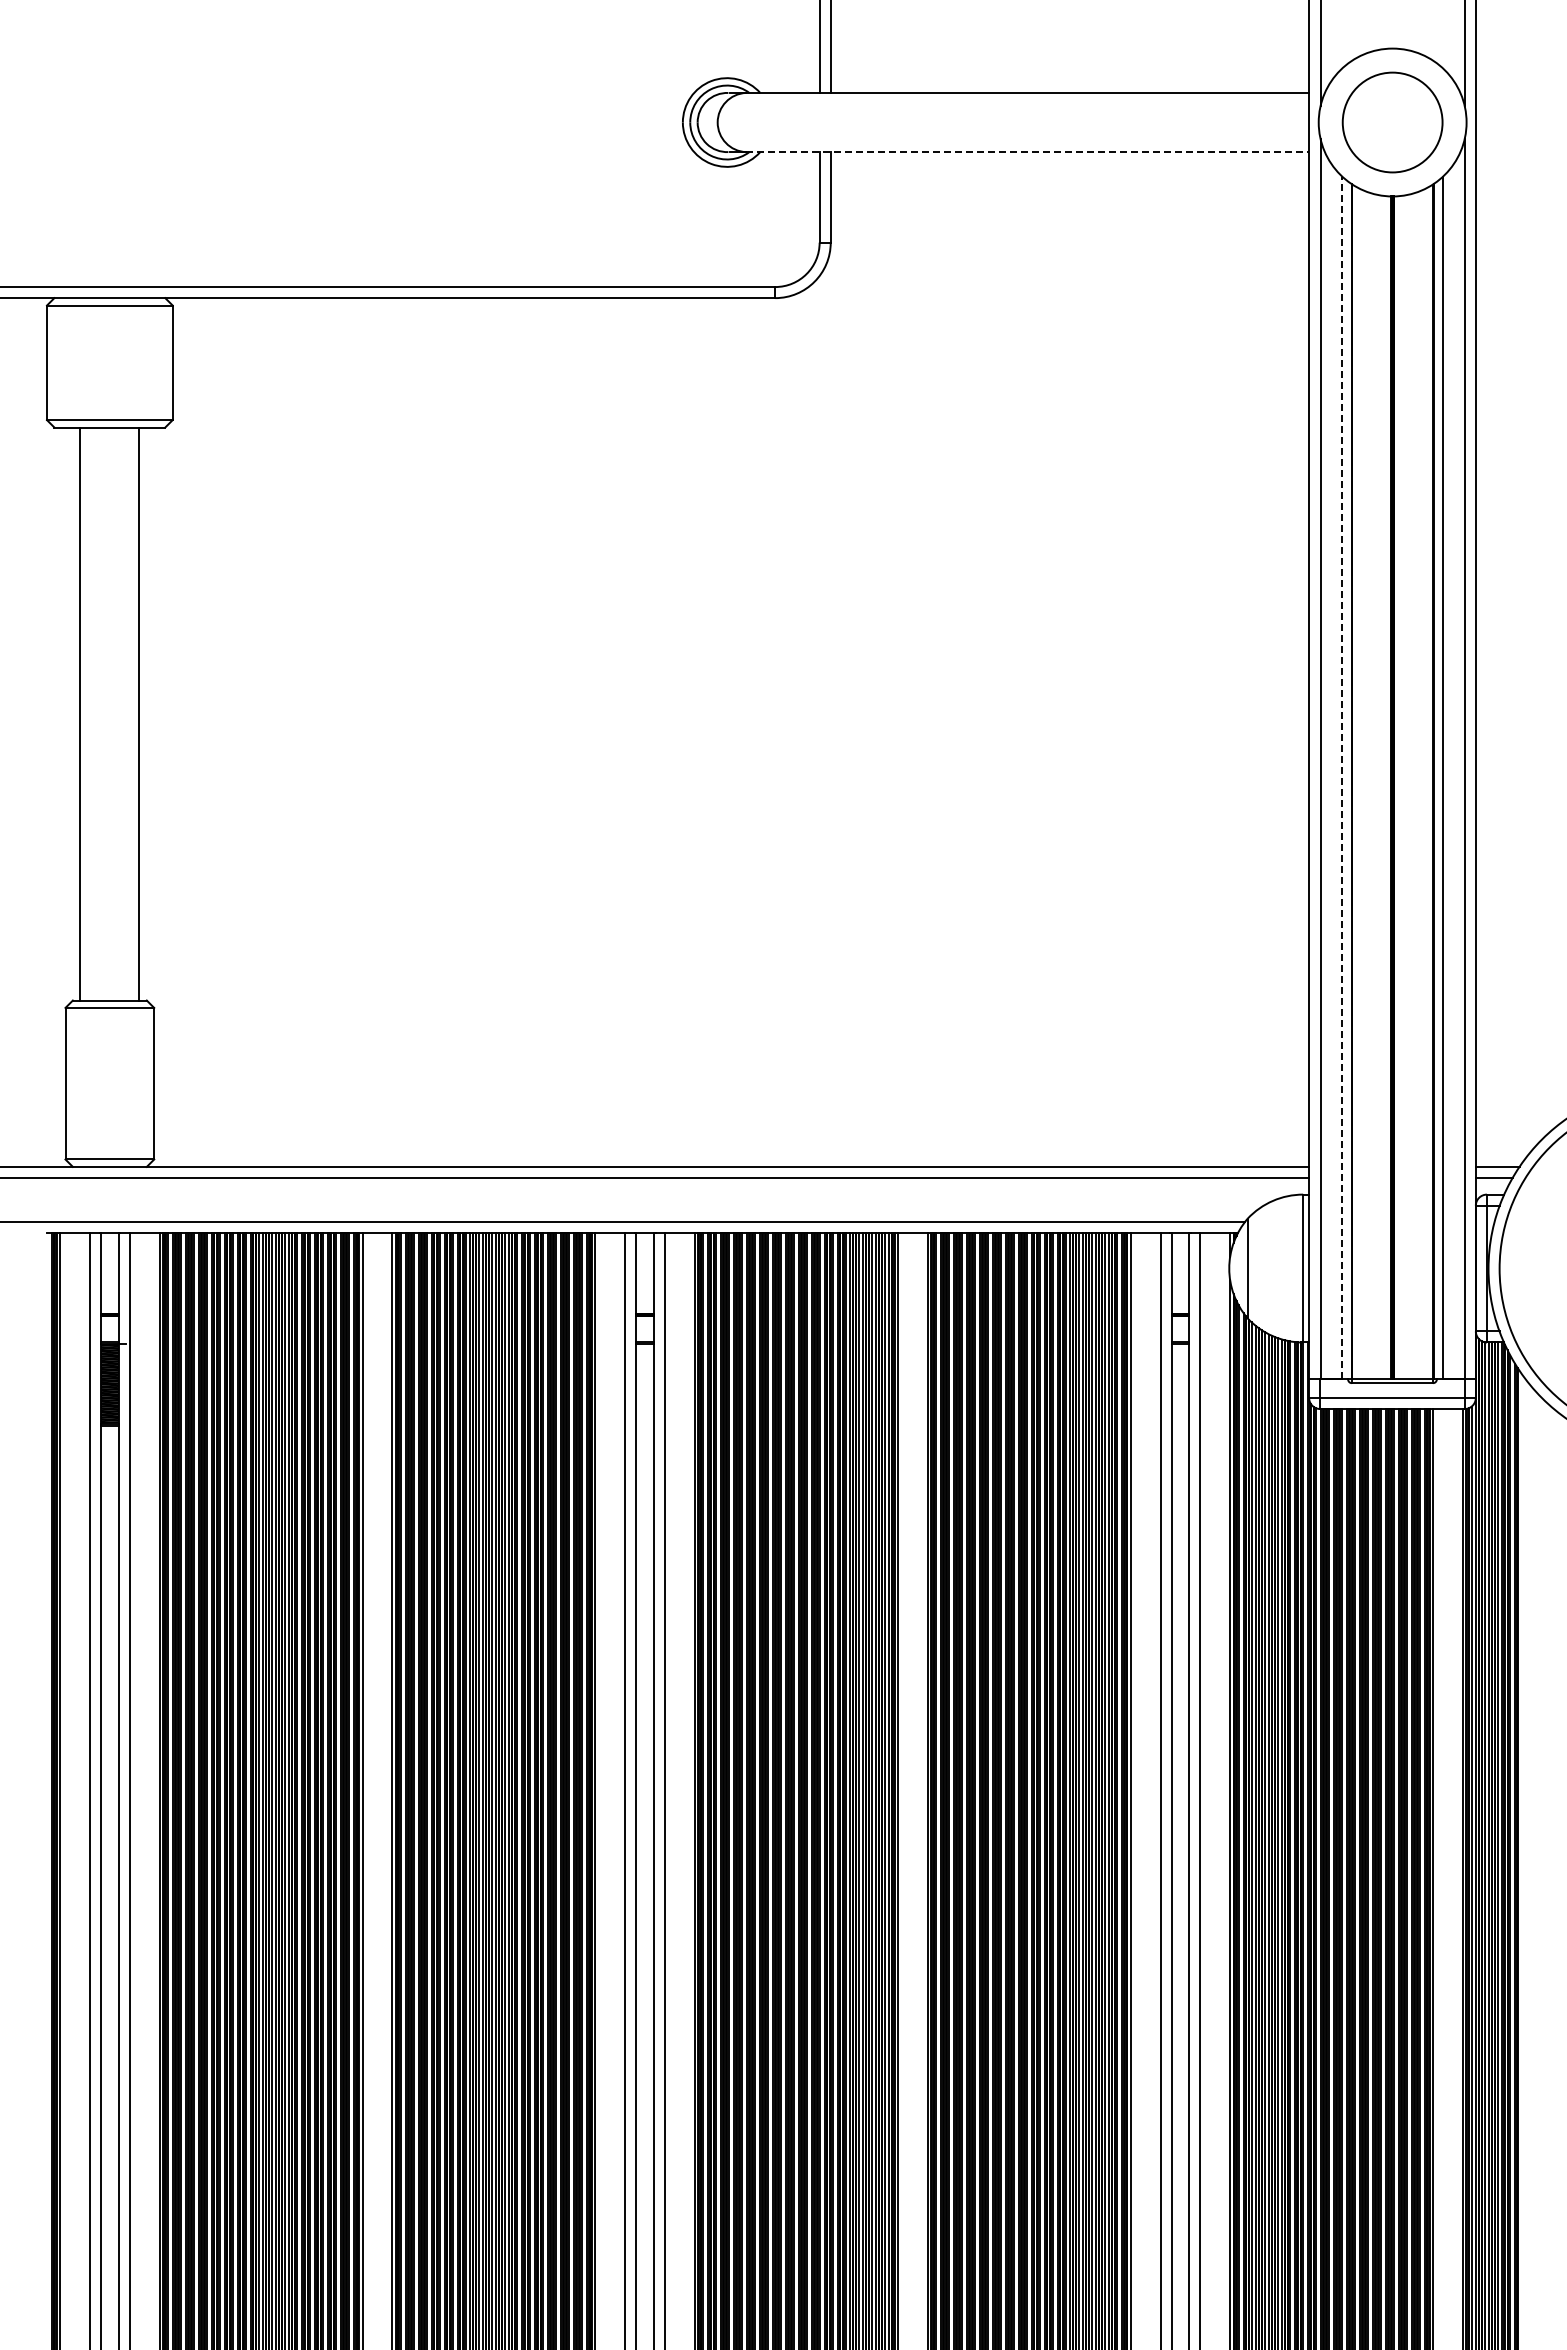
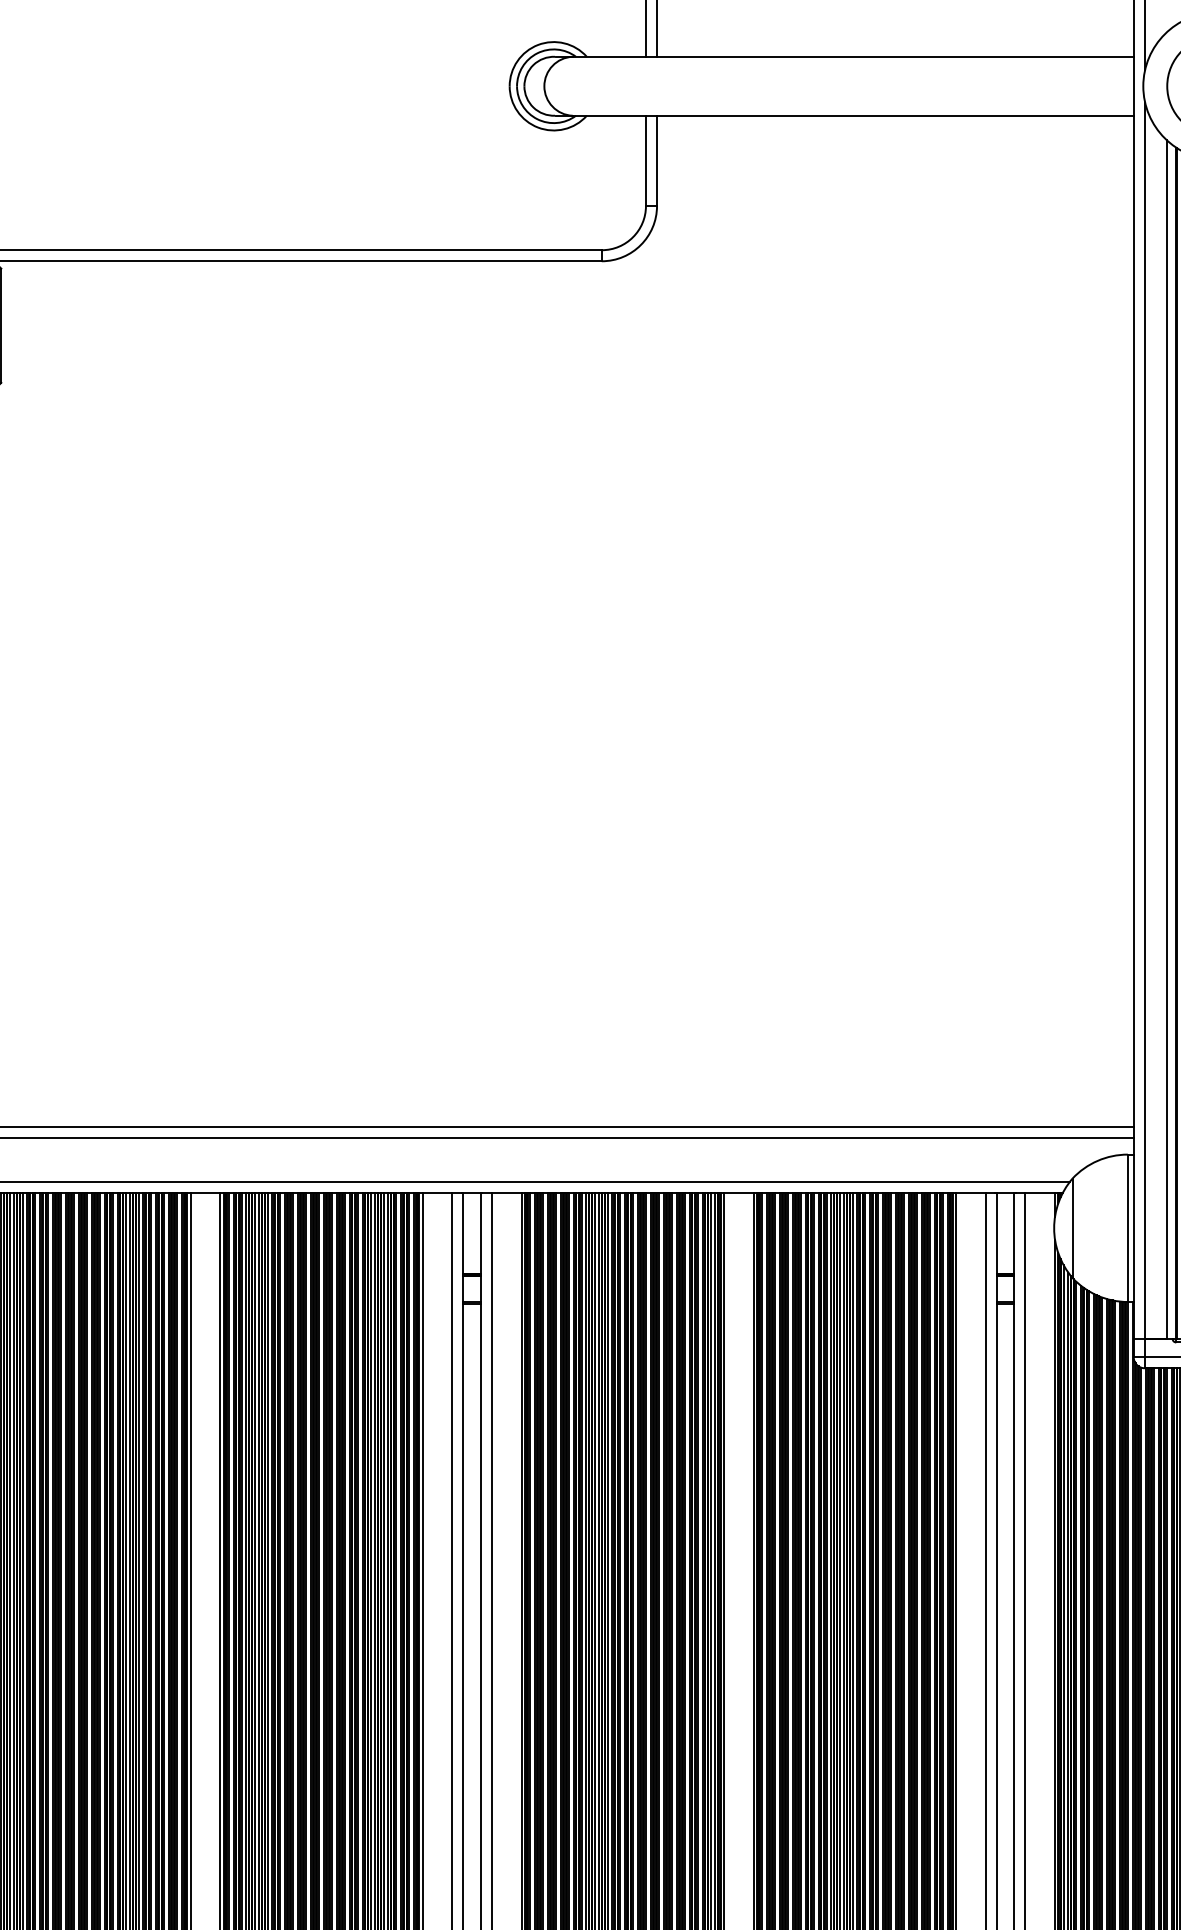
line: (1027, 152) -> (853, 116), dashed -> solid
line: (1342, 777) -> (1167, 738), dashed -> solid

